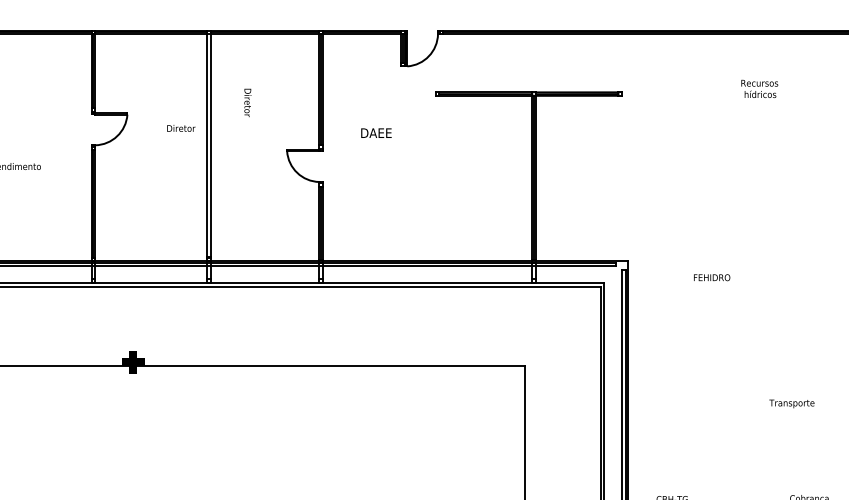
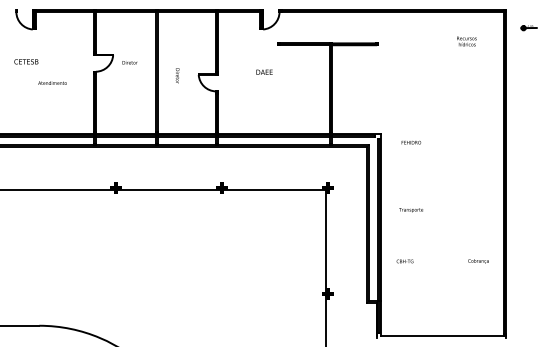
text: (758, 88) -> (466, 41), moved
text: (247, 101) -> (177, 75), moved
text: (180, 128) -> (129, 62), moved
text: (376, 131) -> (264, 71), moved
text: (712, 277) -> (411, 142), moved
fill: (329, 361) -> (221, 187), added
fill: (527, 361) -> (327, 187), added
text: (792, 404) -> (411, 210), moved

